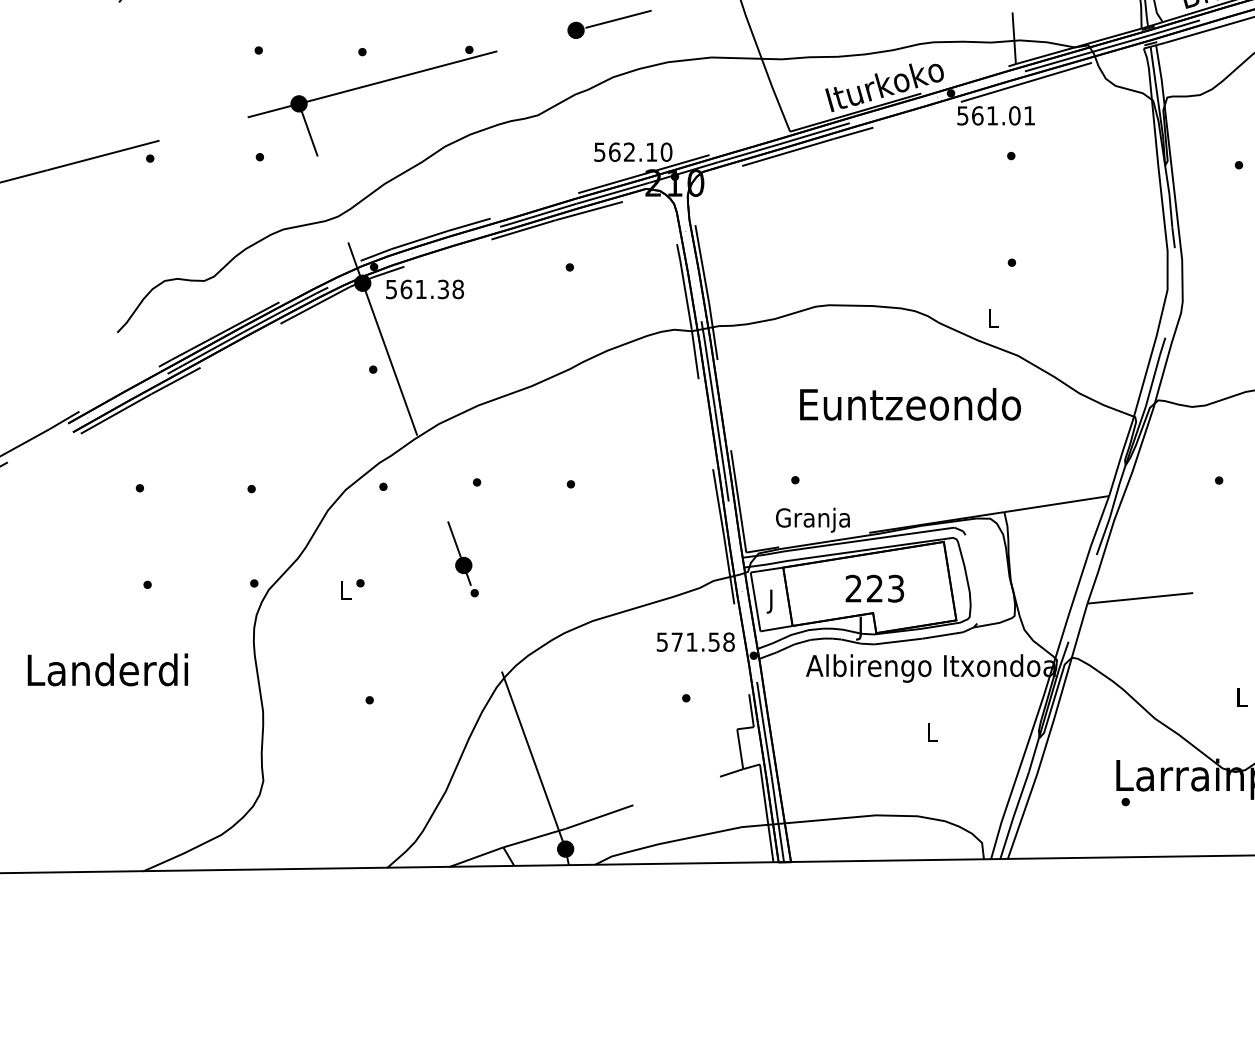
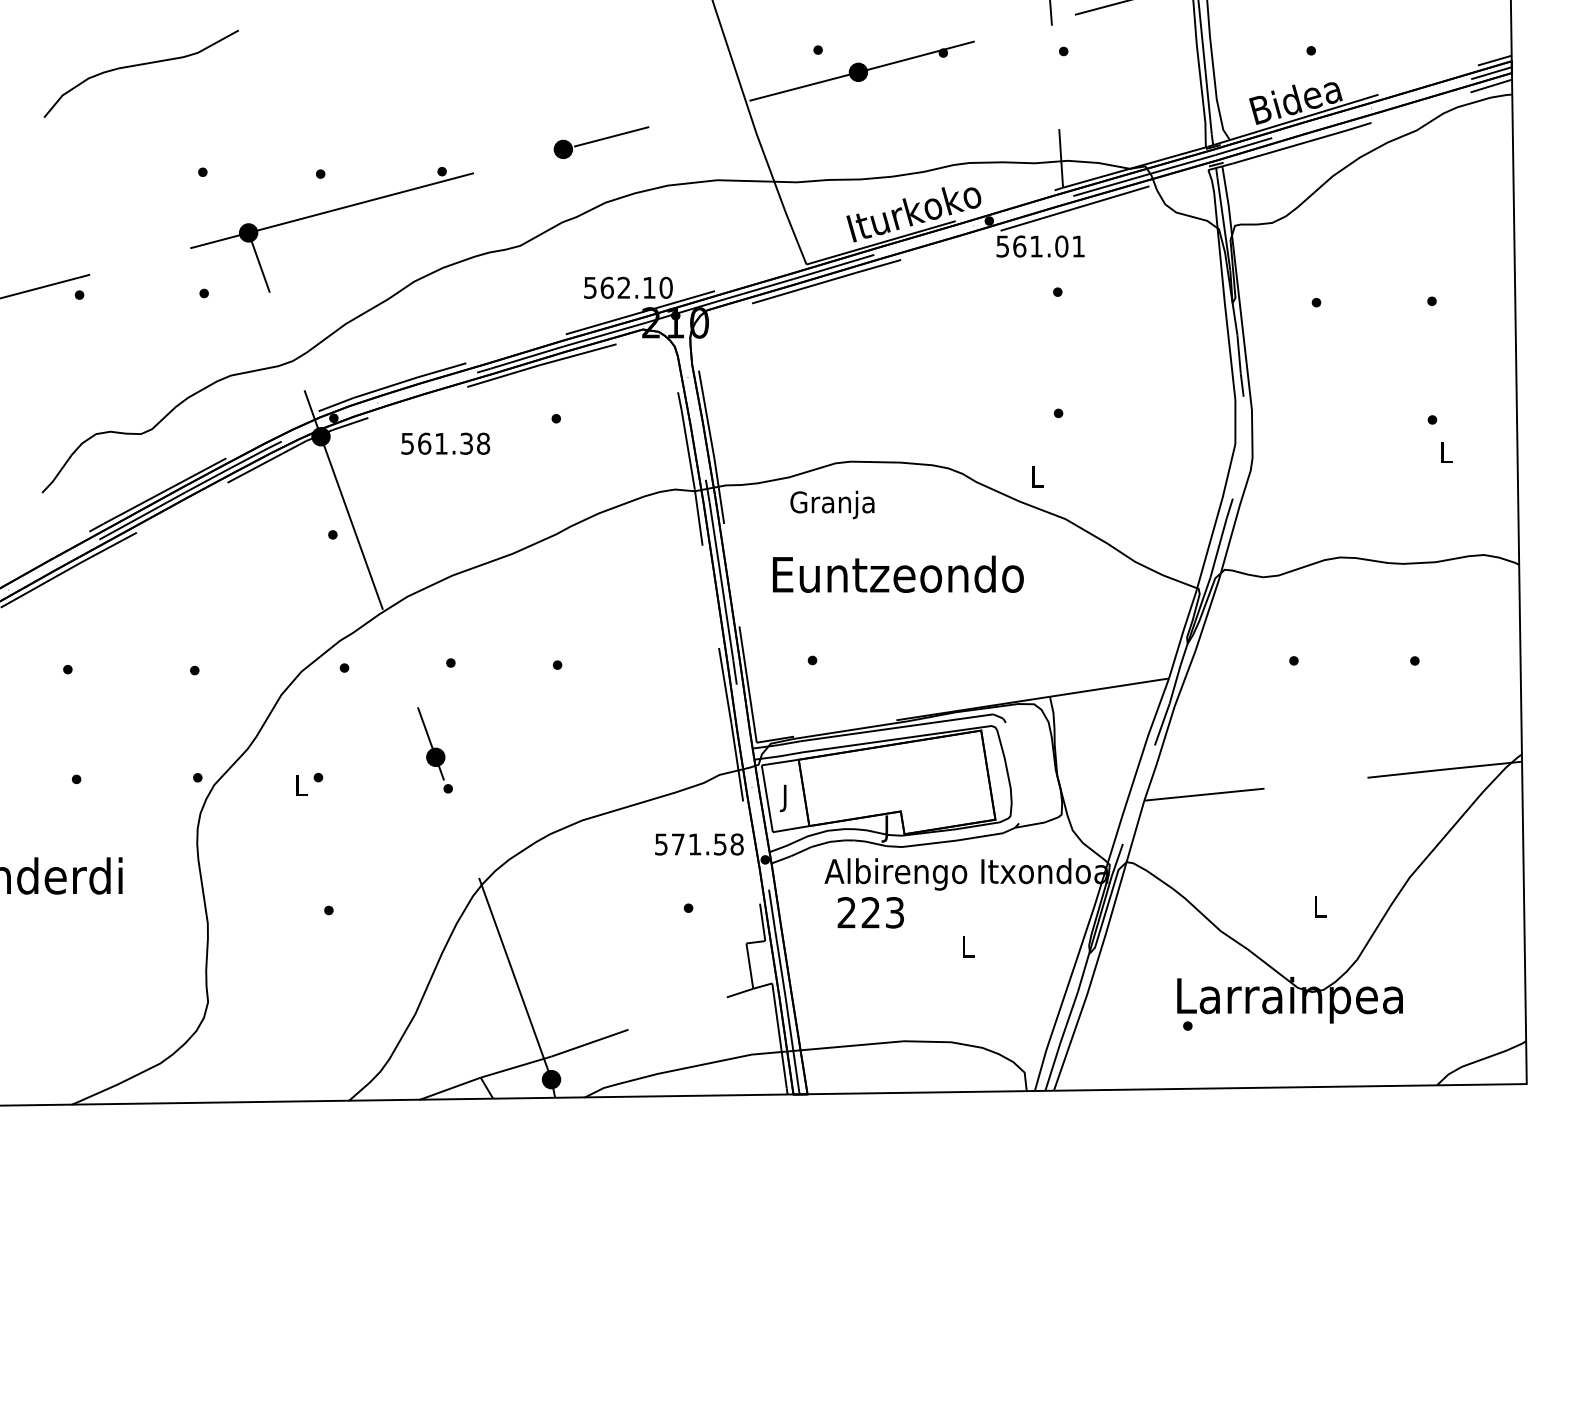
text: (424, 289) -> (445, 443), moved
text: (910, 403) -> (898, 573), moved
text: (812, 519) -> (832, 504), moved
text: (874, 588) -> (870, 912), moved

